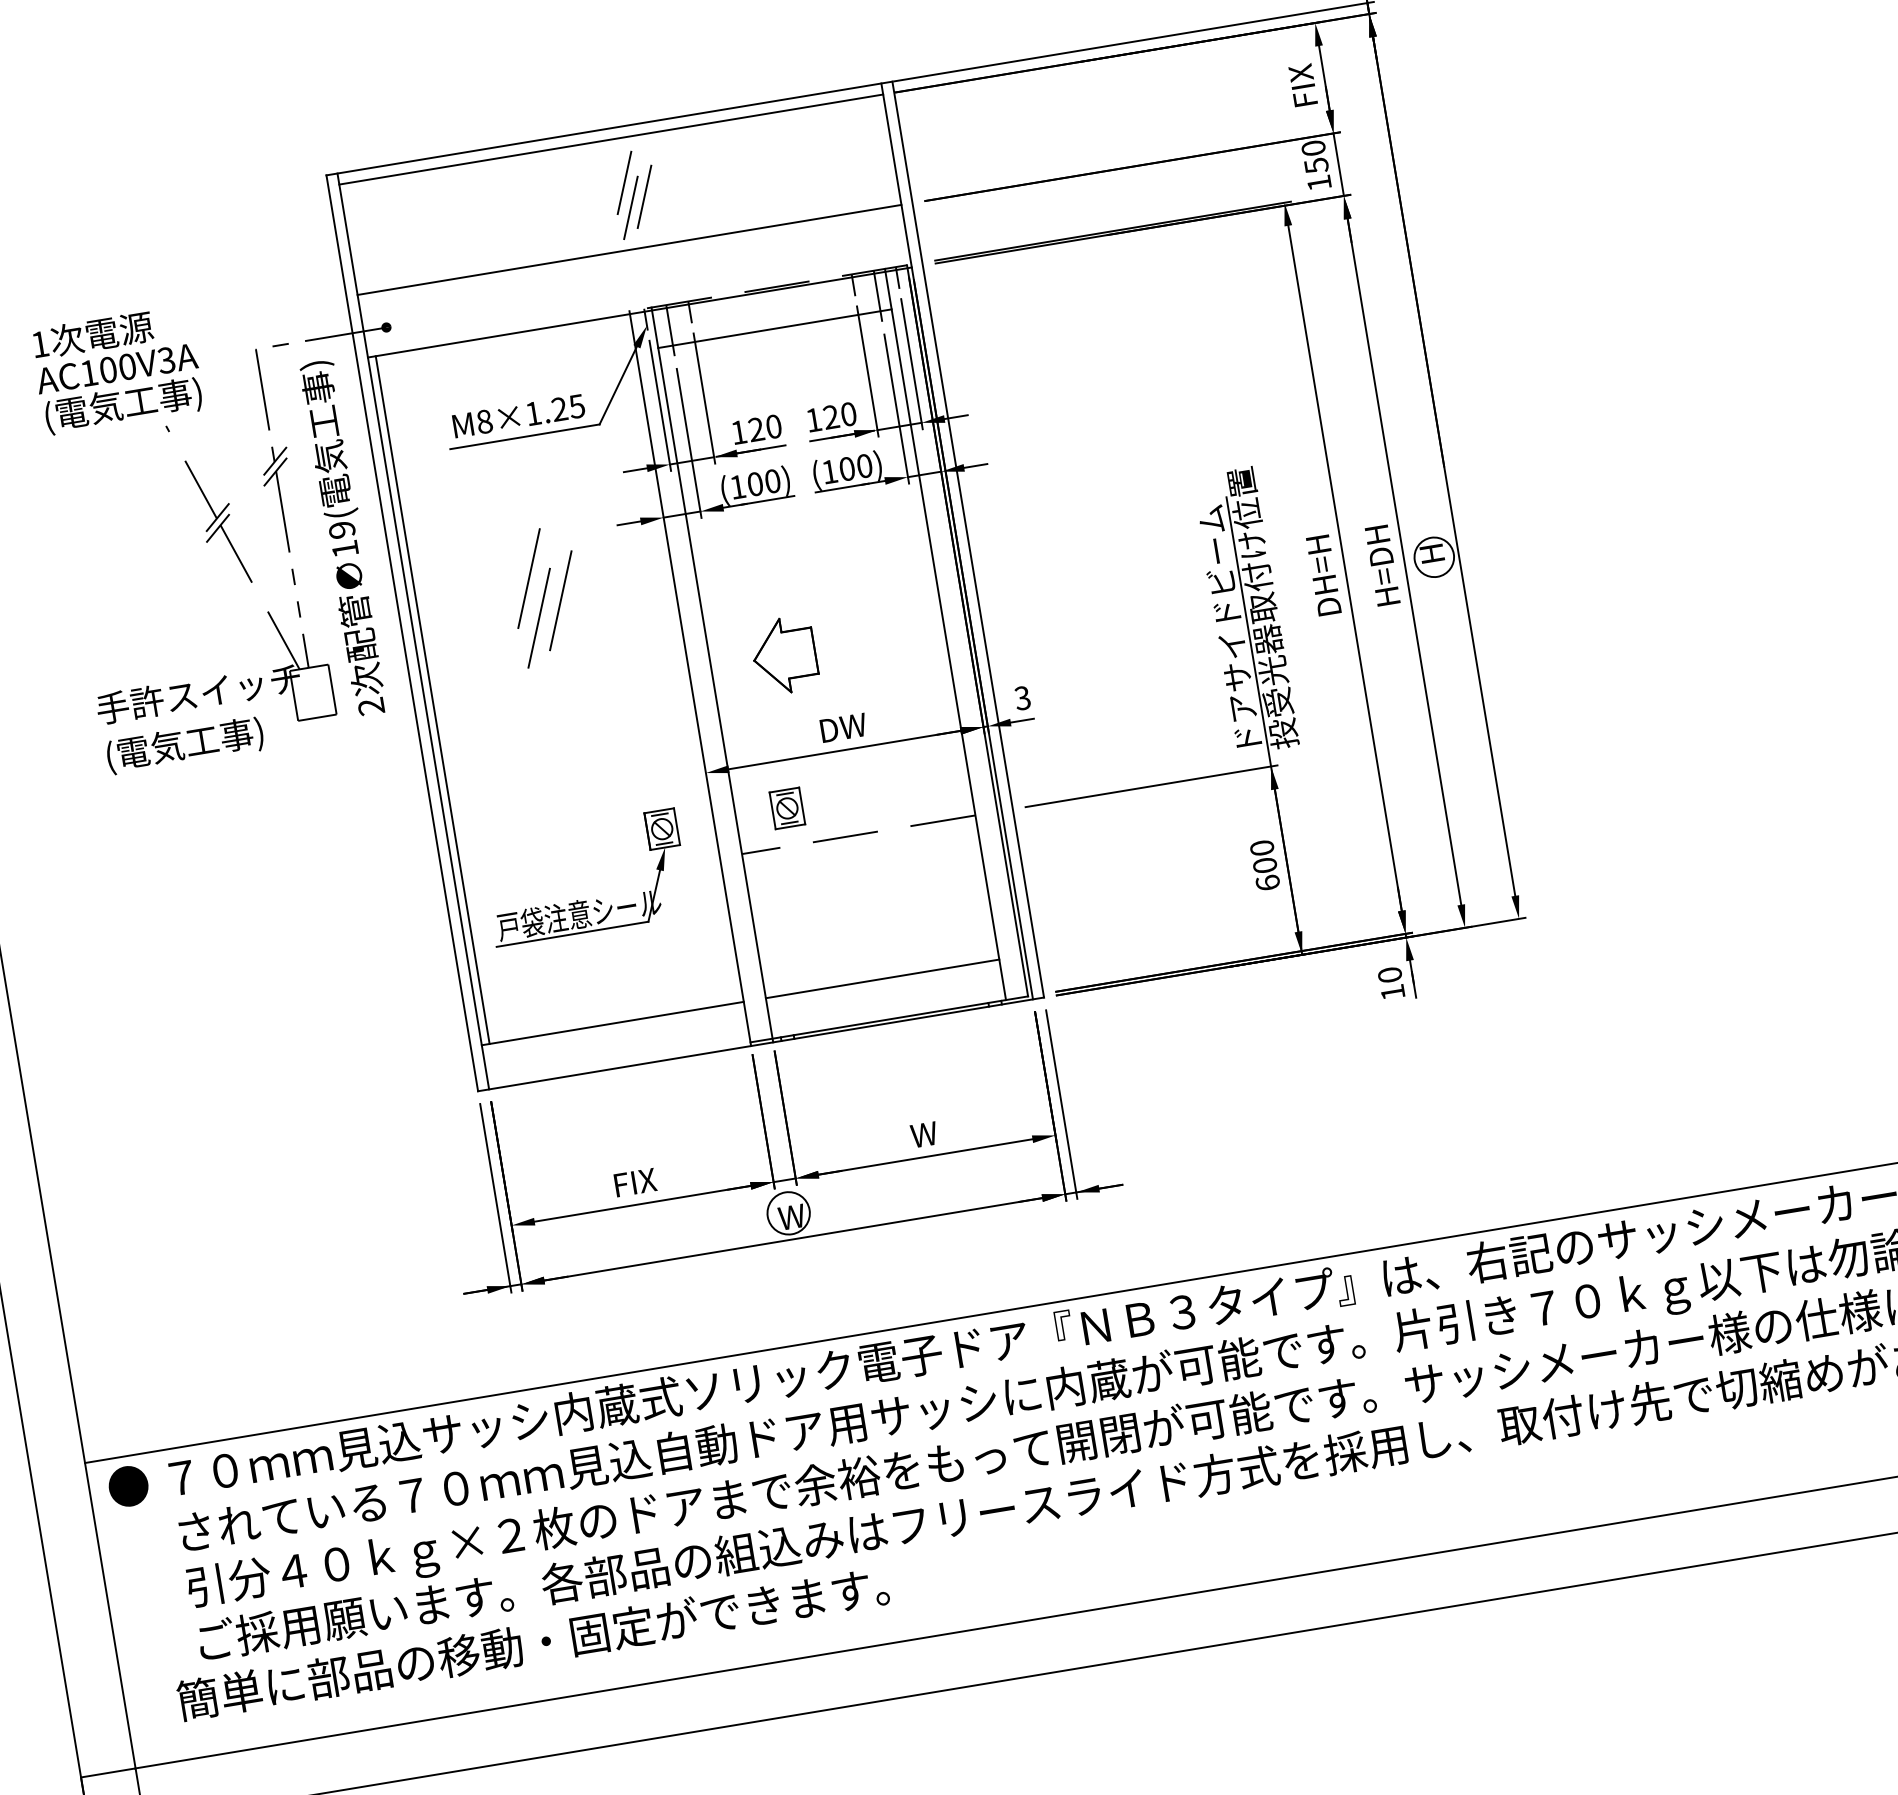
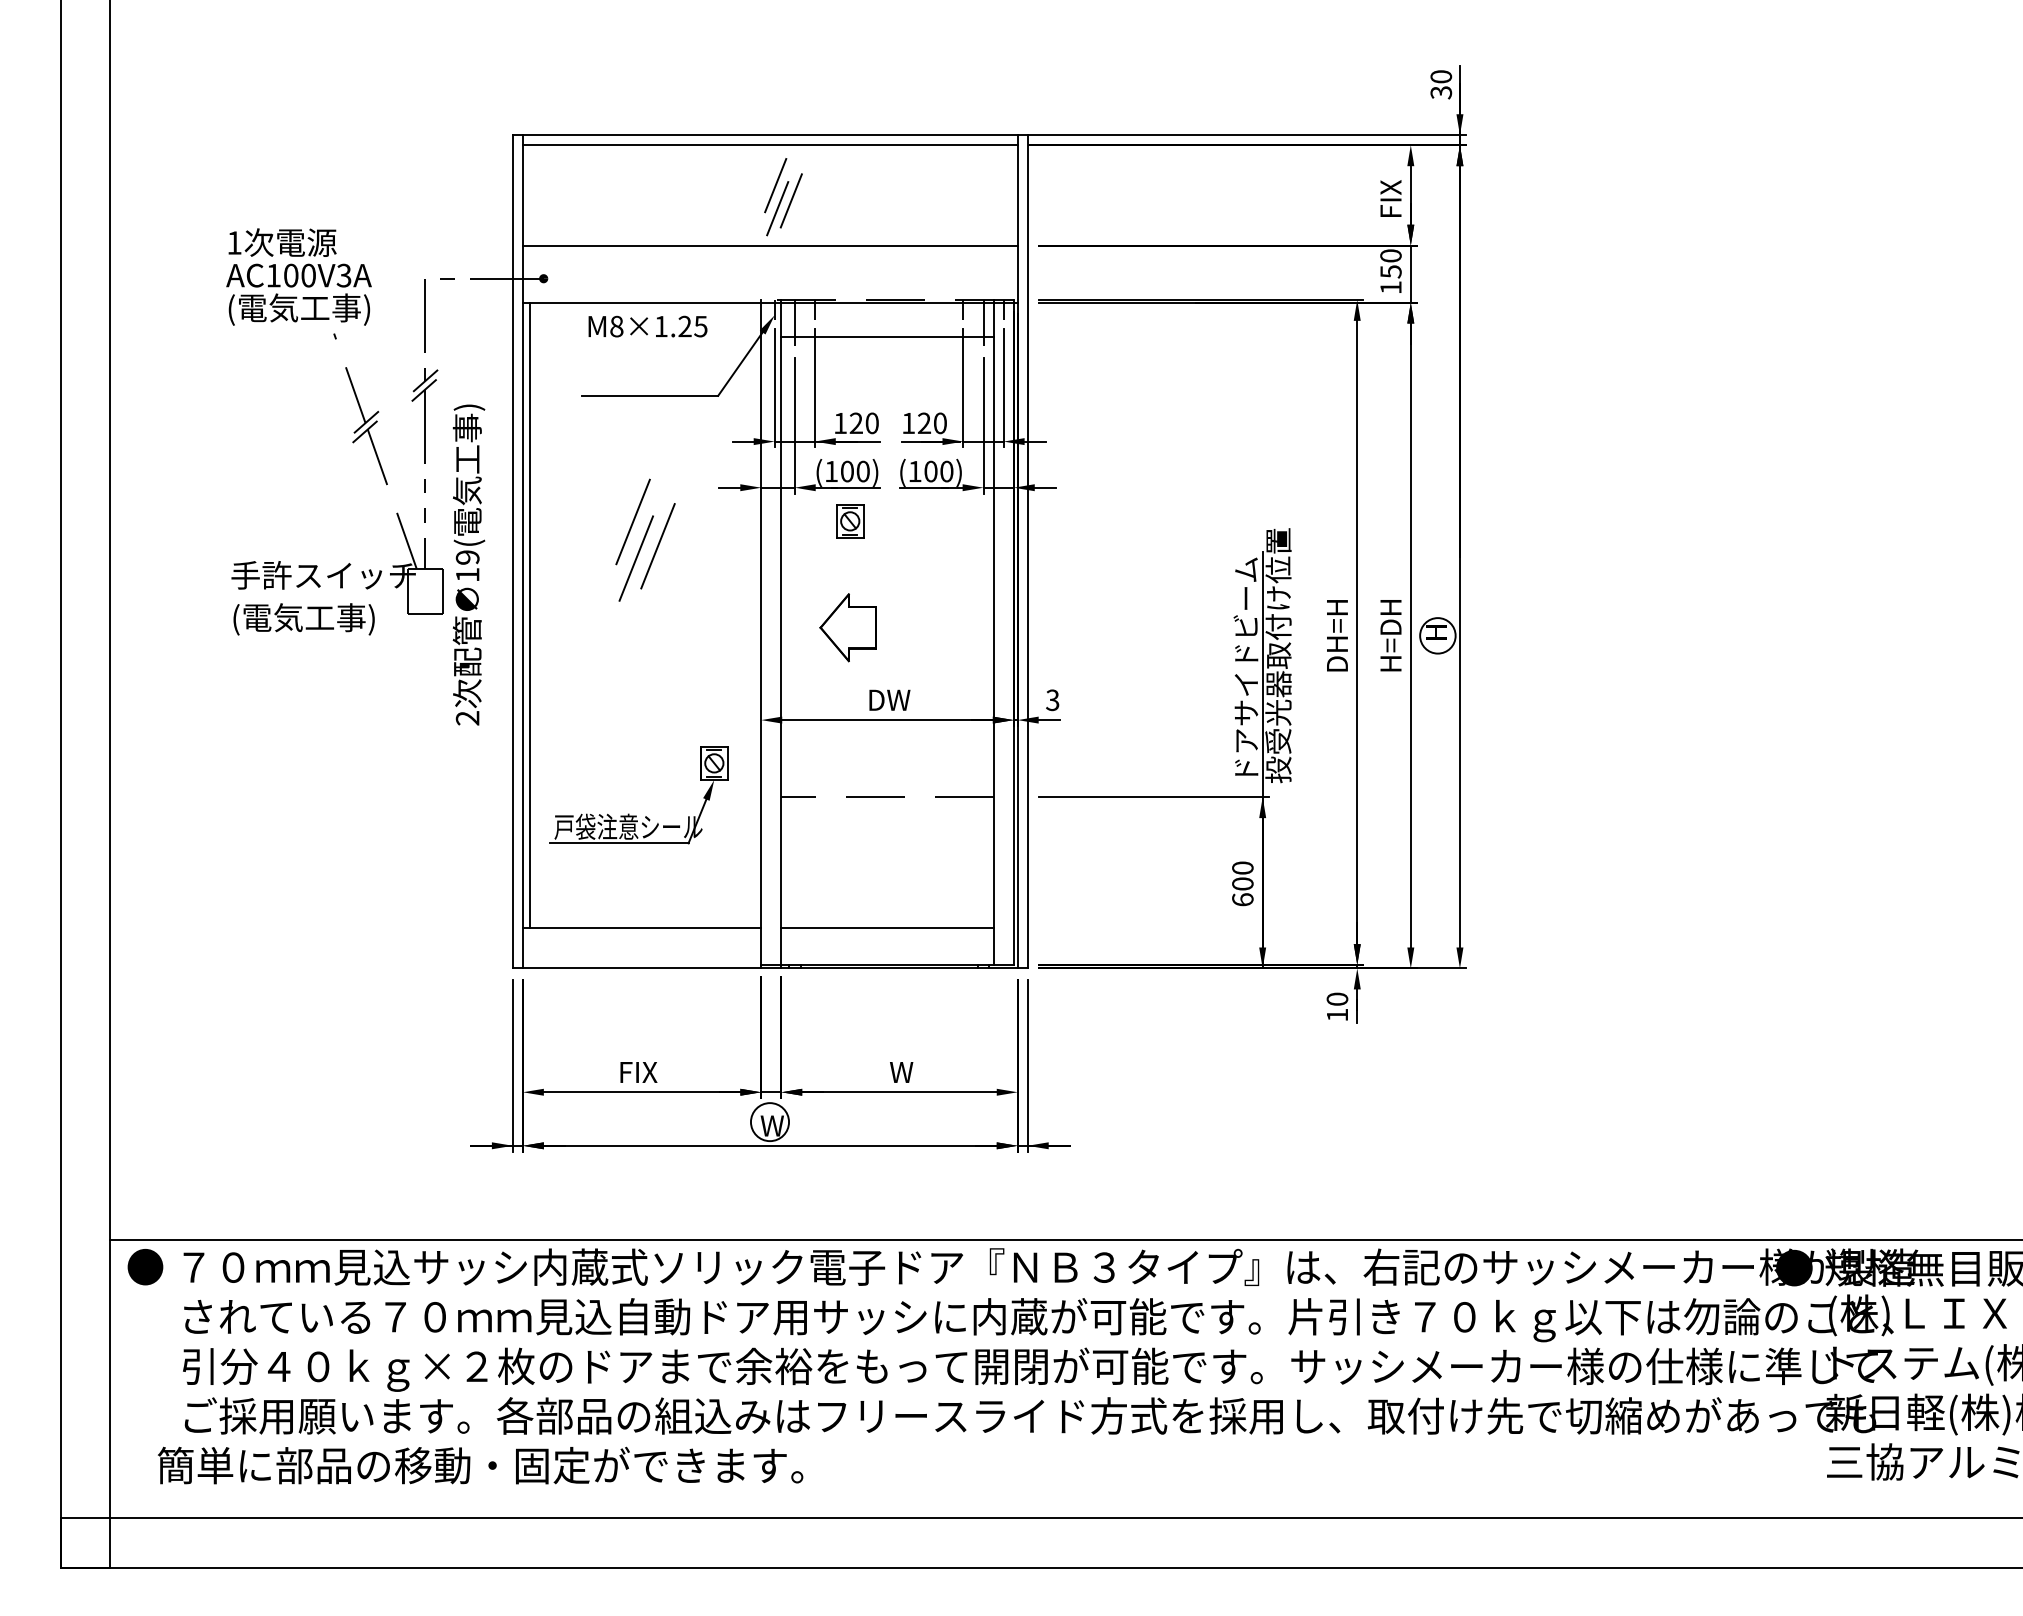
text: (518, 416) -> (647, 326), moved
text: (344, 537) -> (468, 564), moved
part: (787, 808) -> (850, 521), moved

